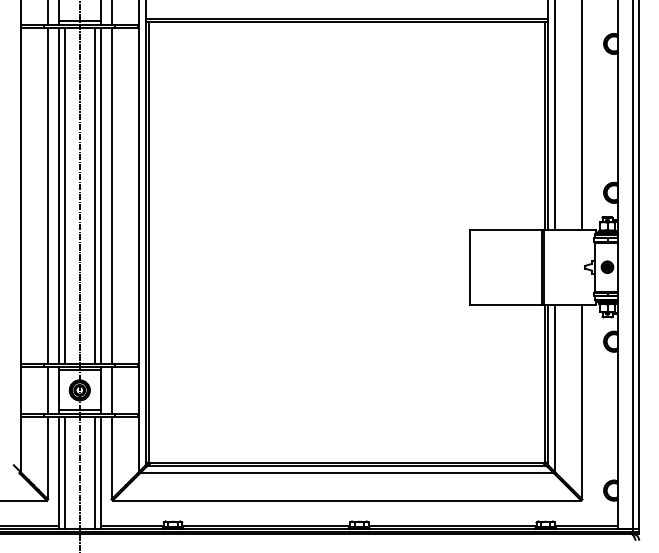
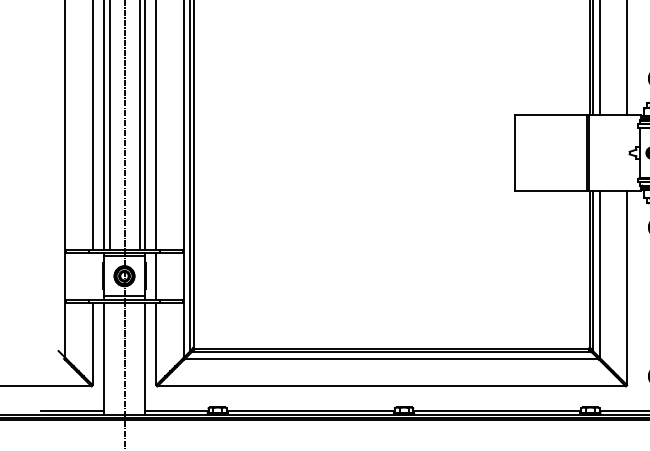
line: (48, 390) -> (93, 276), removed
line: (64, 473) -> (109, 359), removed
line: (94, 473) -> (139, 359), removed

